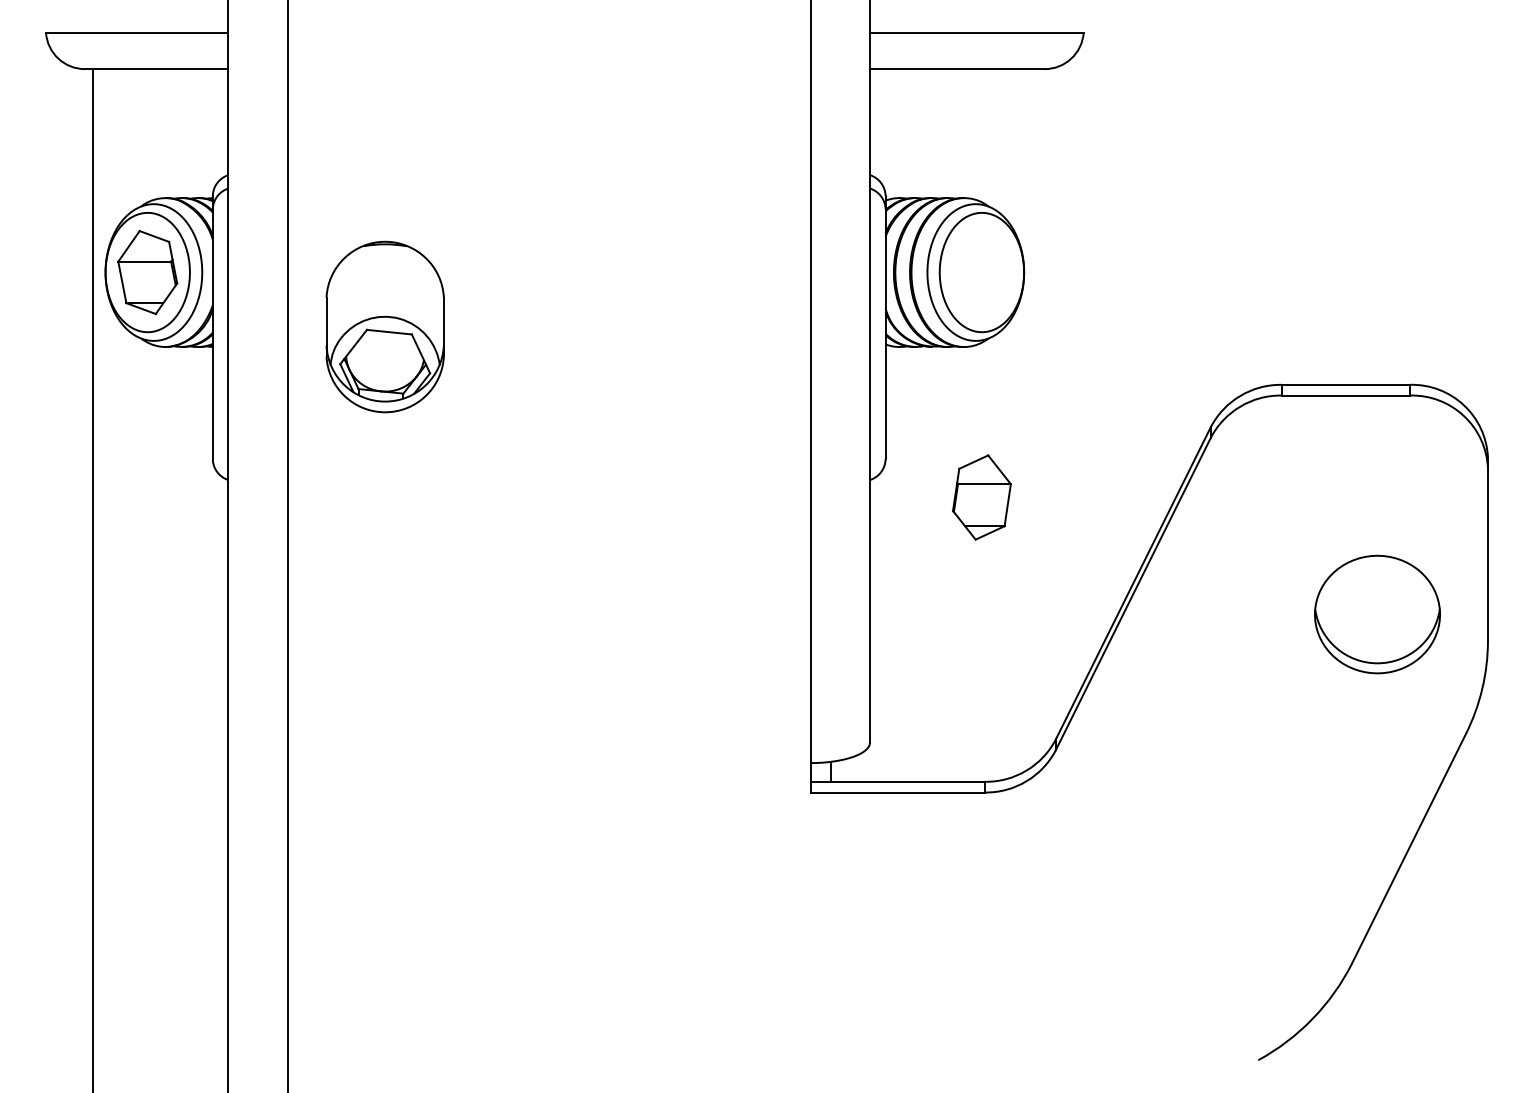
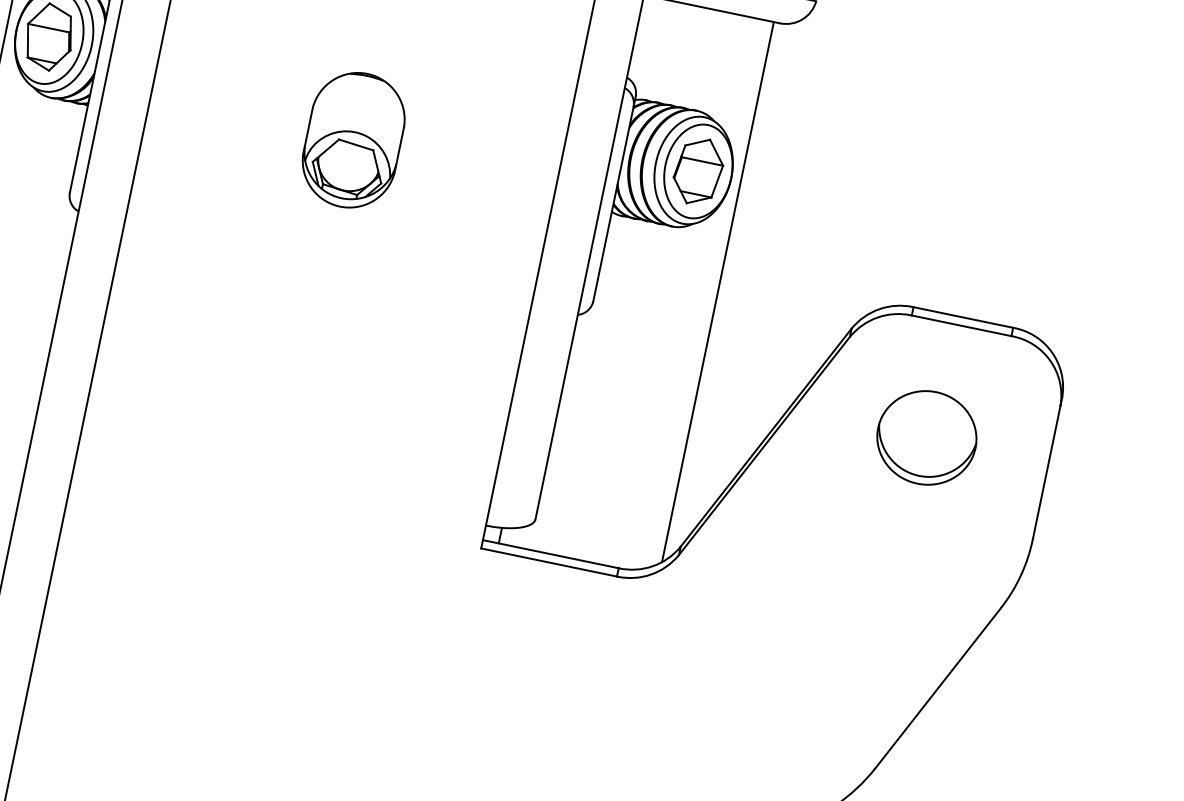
part: (384, 326) -> (353, 139), moved
line: (1036, 416) -> (717, 292), added
part: (981, 497) -> (698, 171), moved
part: (1377, 614) -> (926, 437), moved

